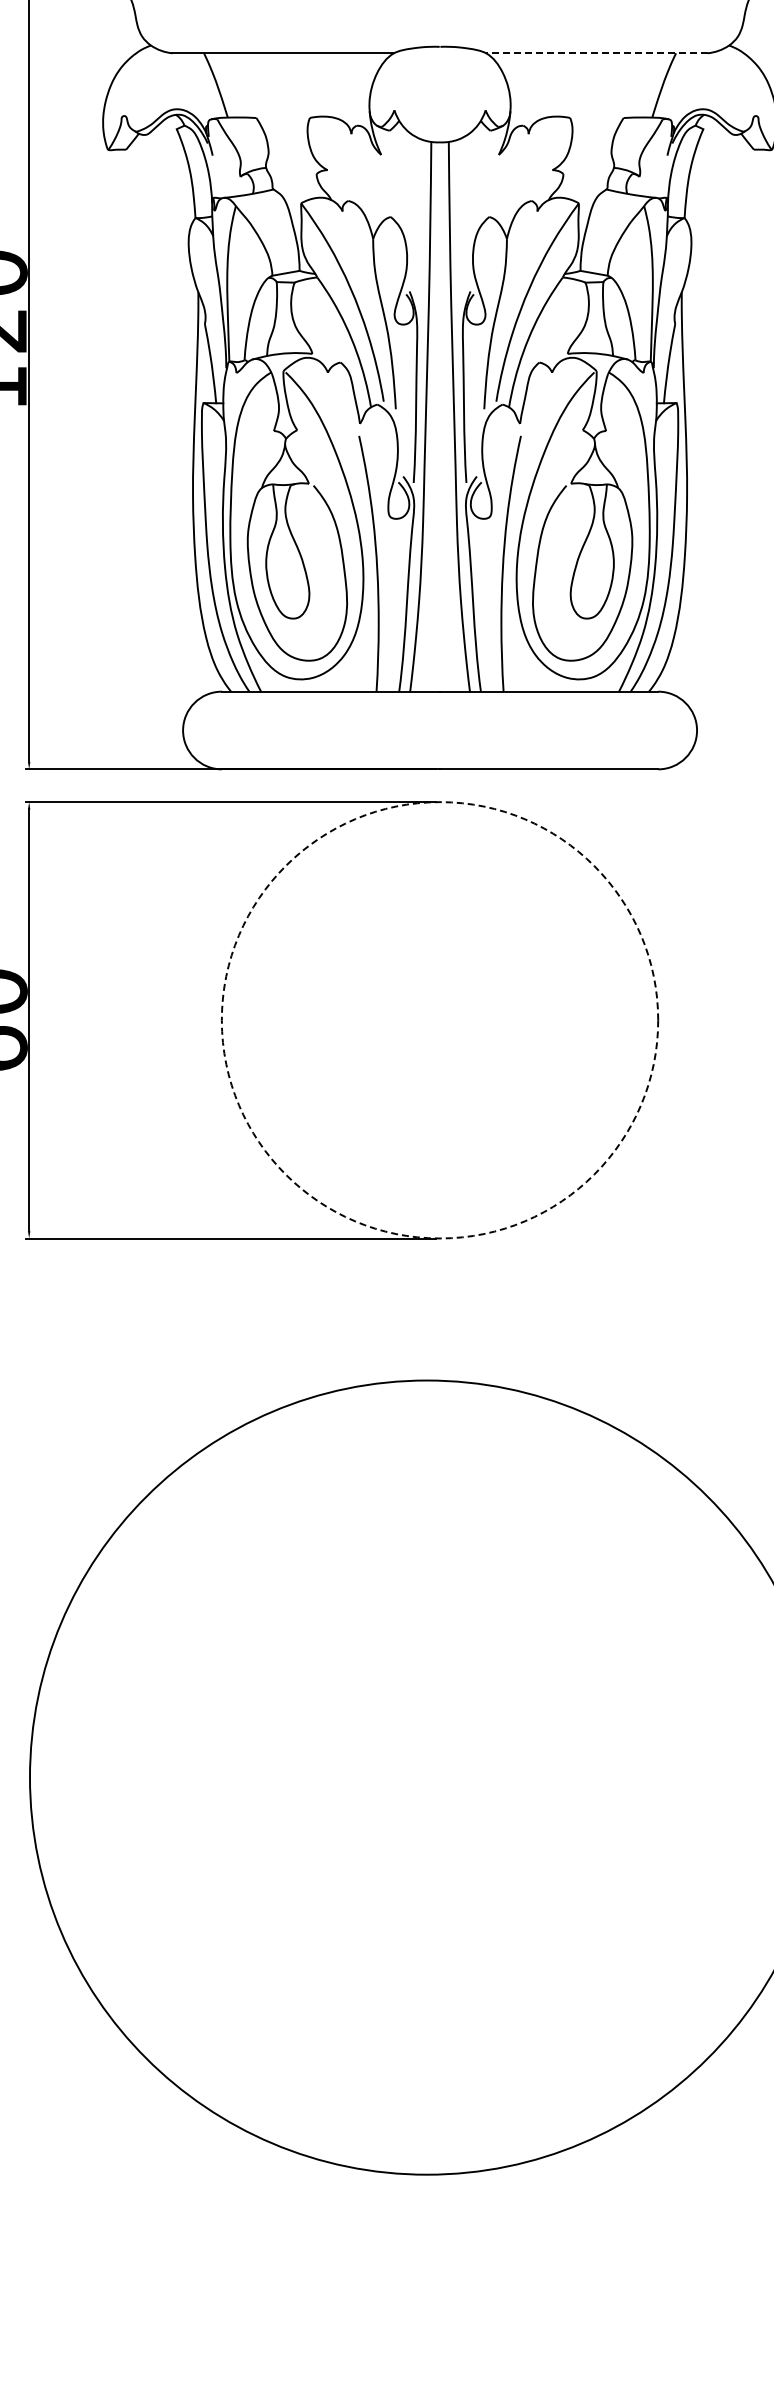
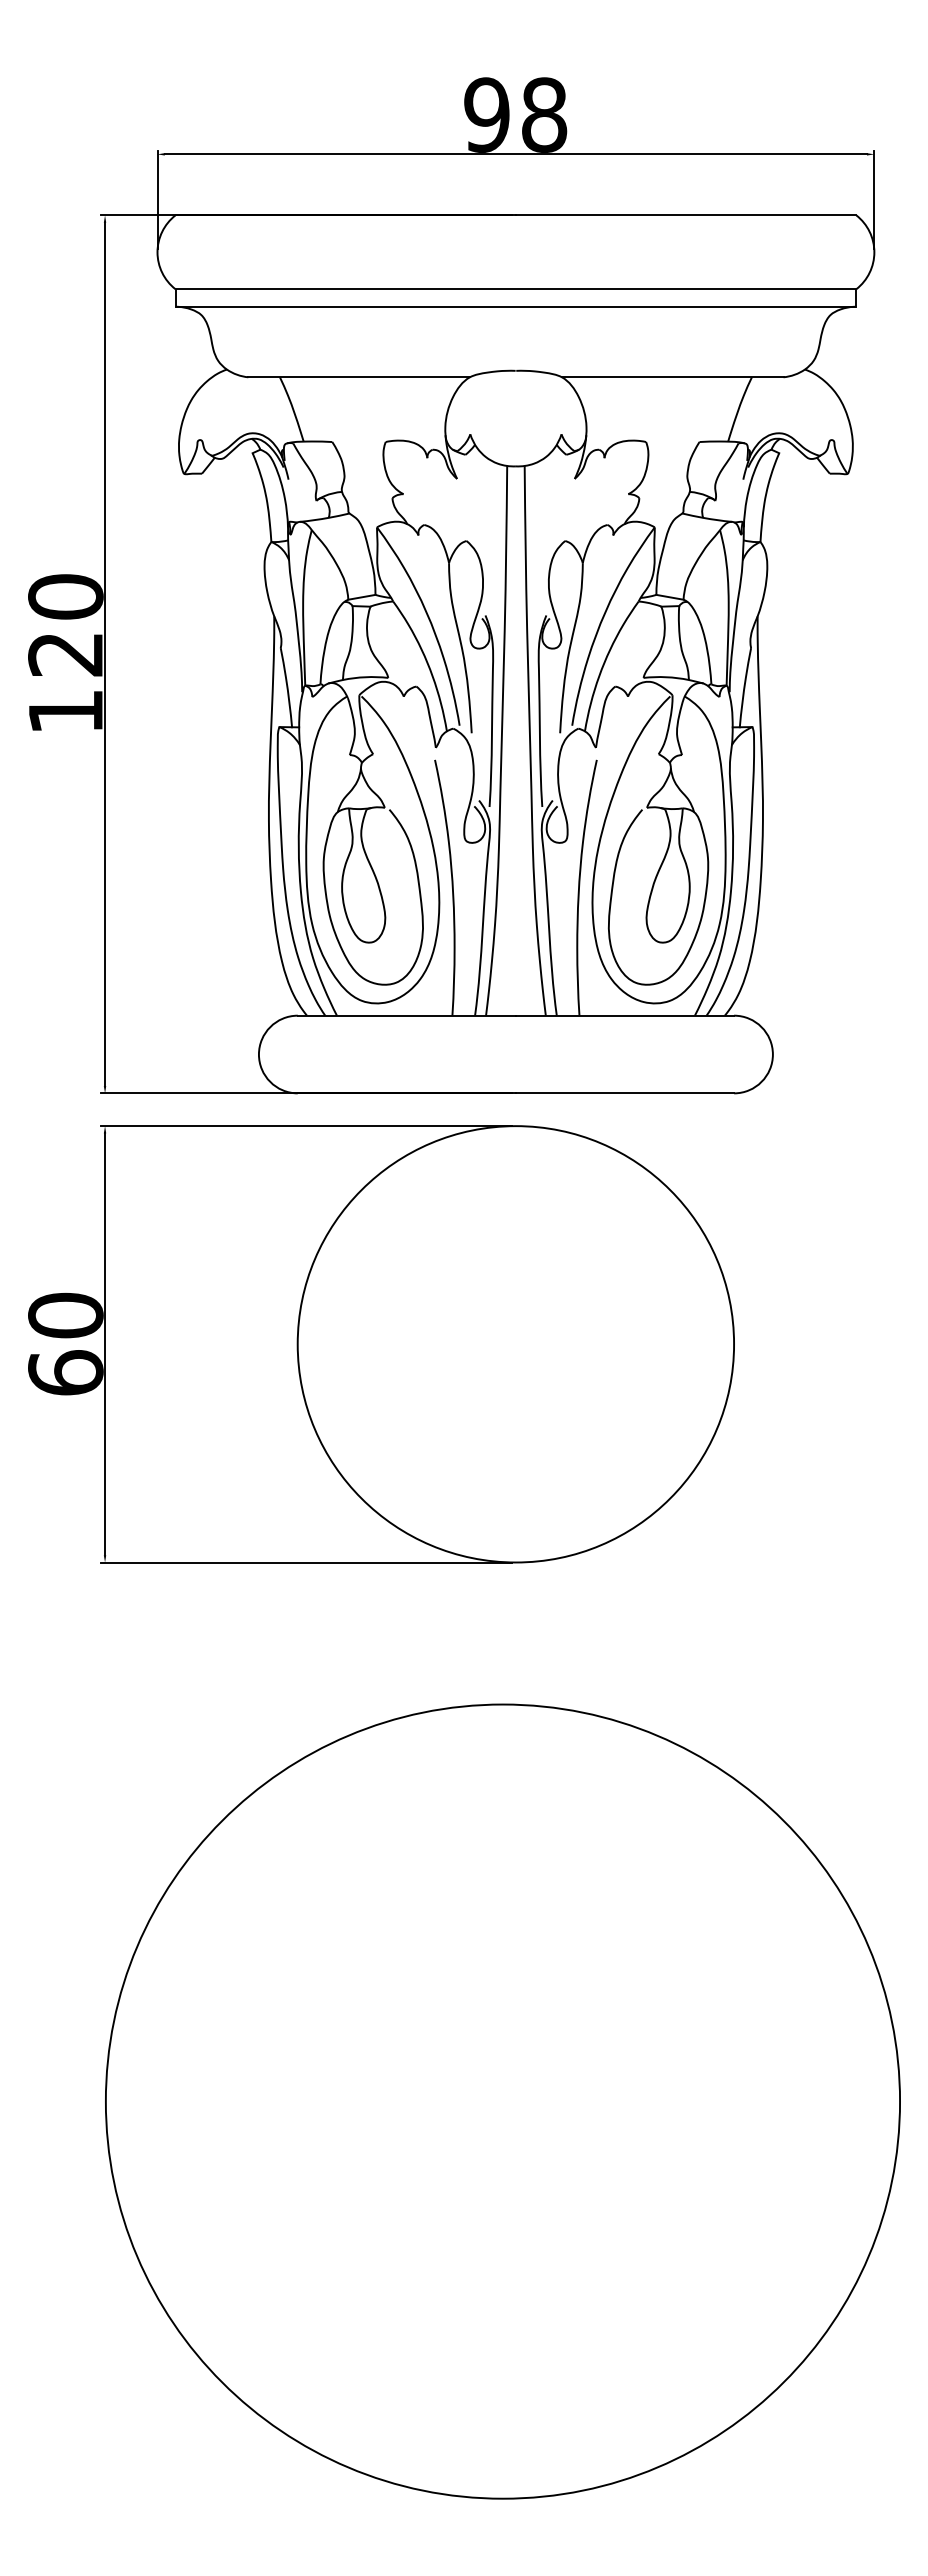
line: (596, 53) -> (672, 377), dashed -> solid
circle: (439, 1020) -> (515, 1344), dashed -> solid

